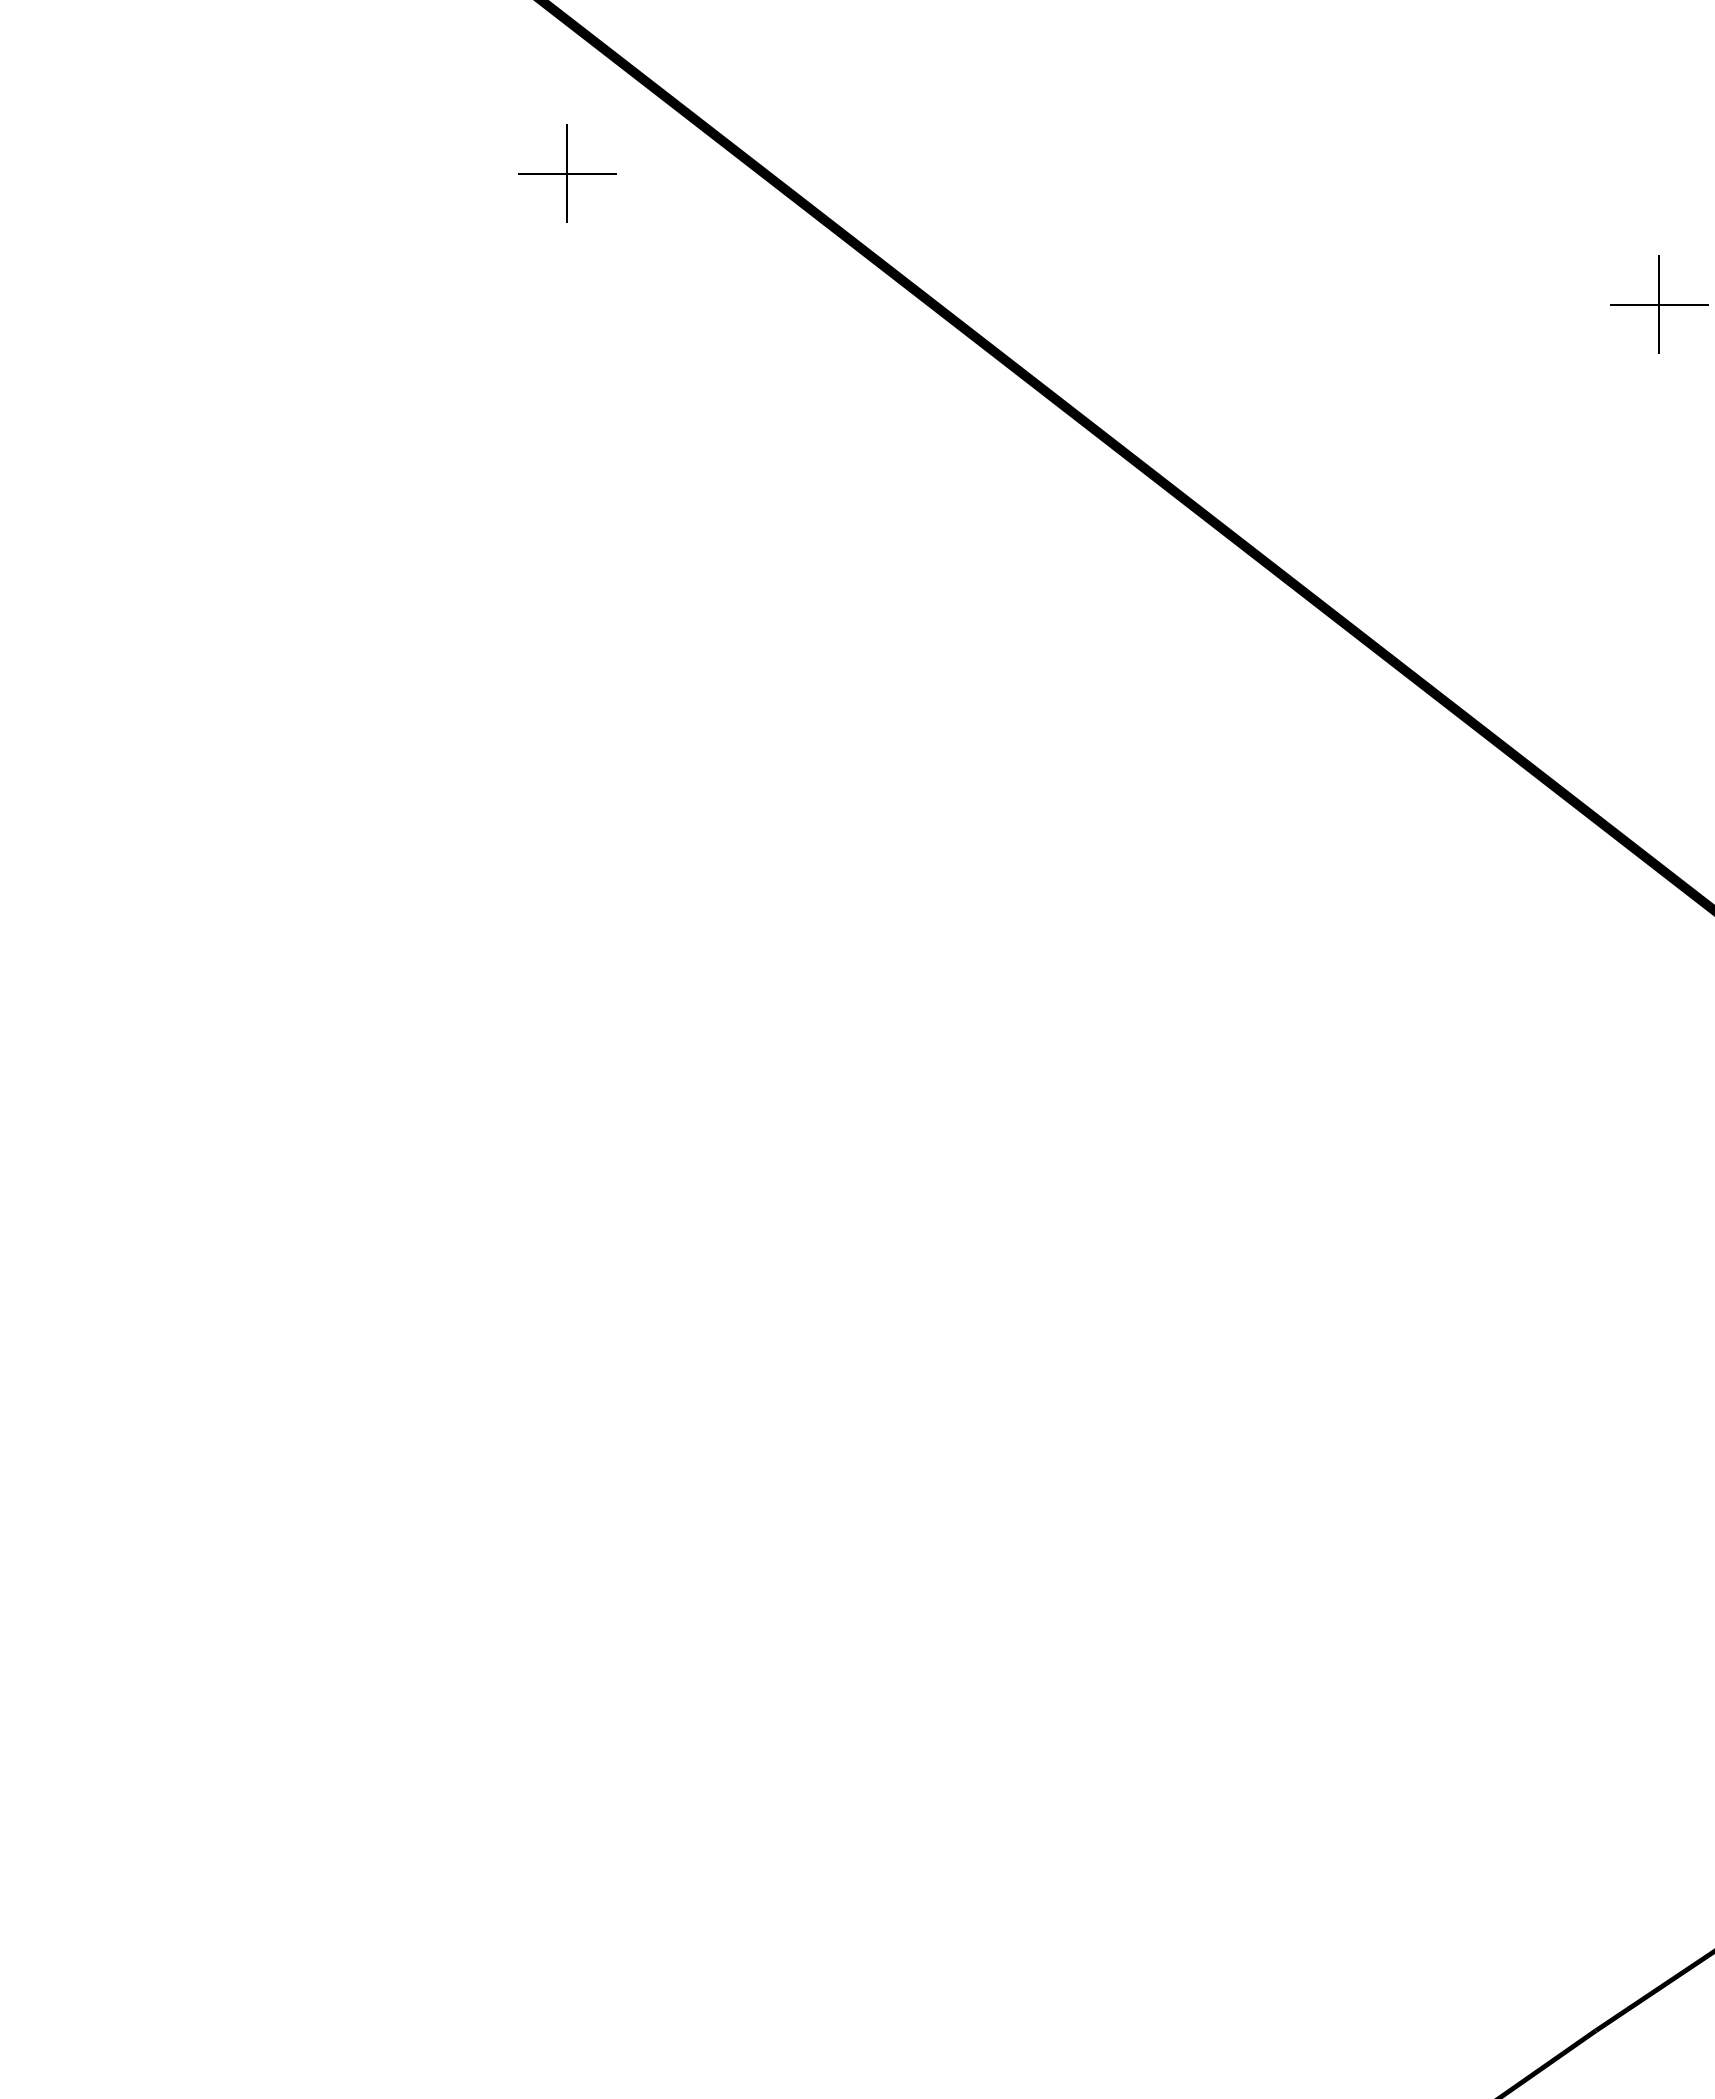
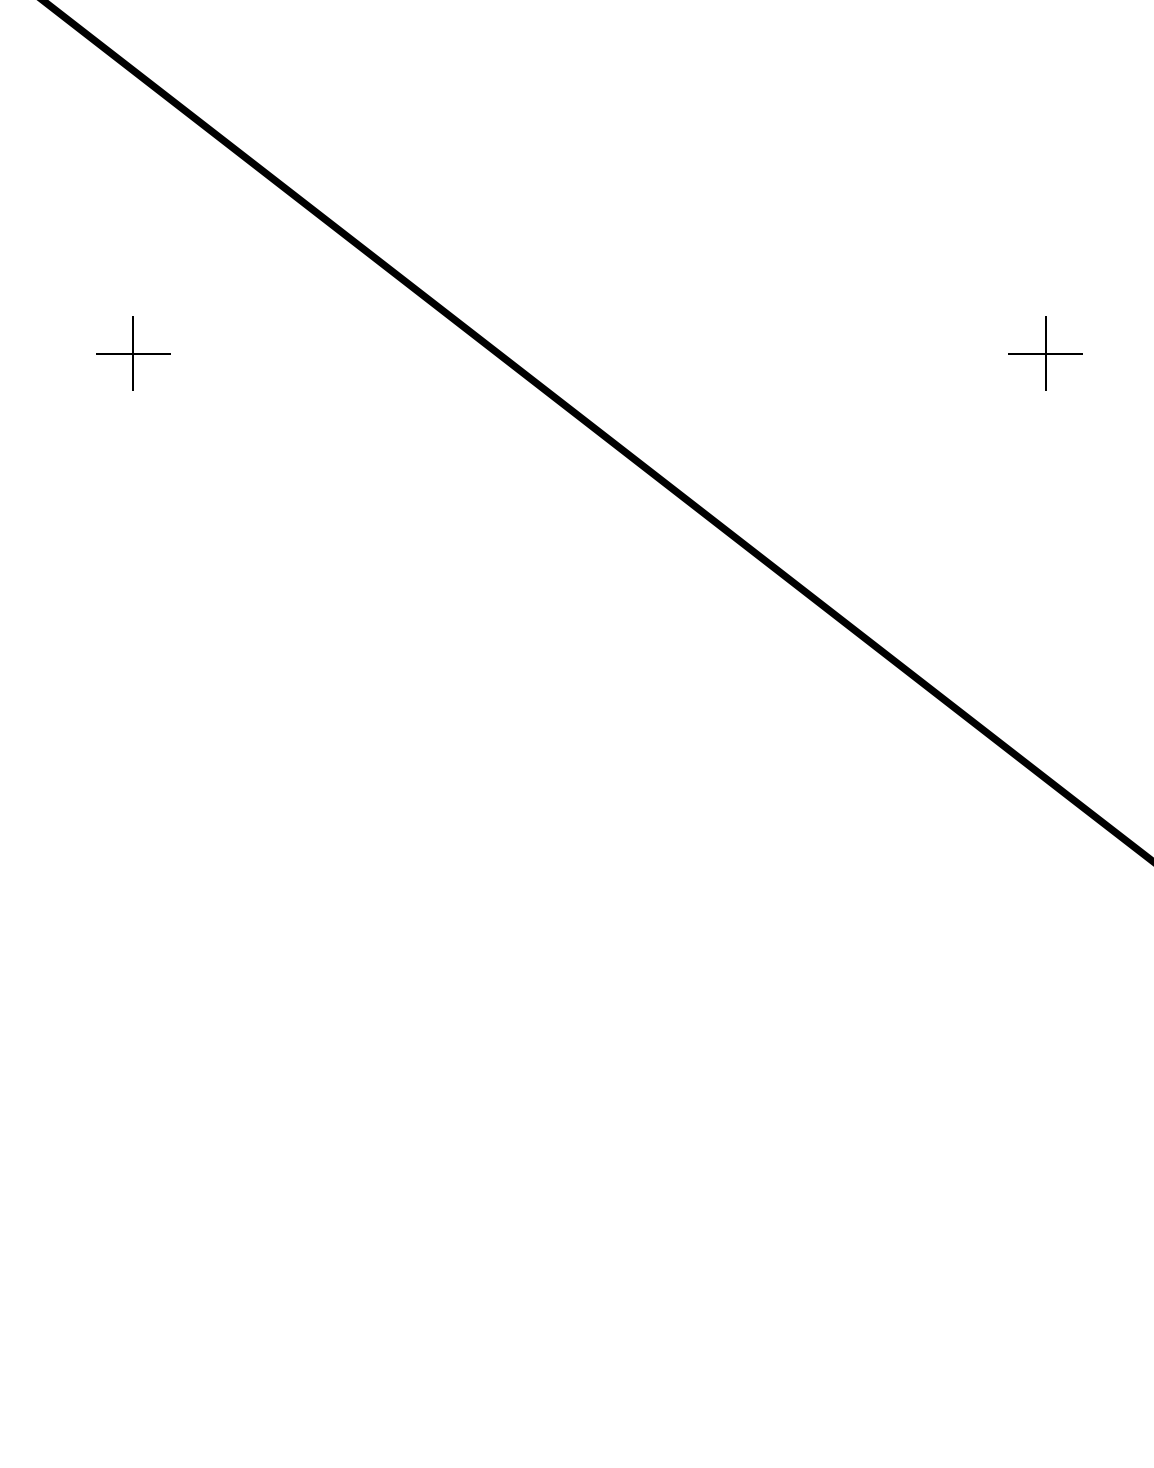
part: (567, 173) -> (133, 353), moved

